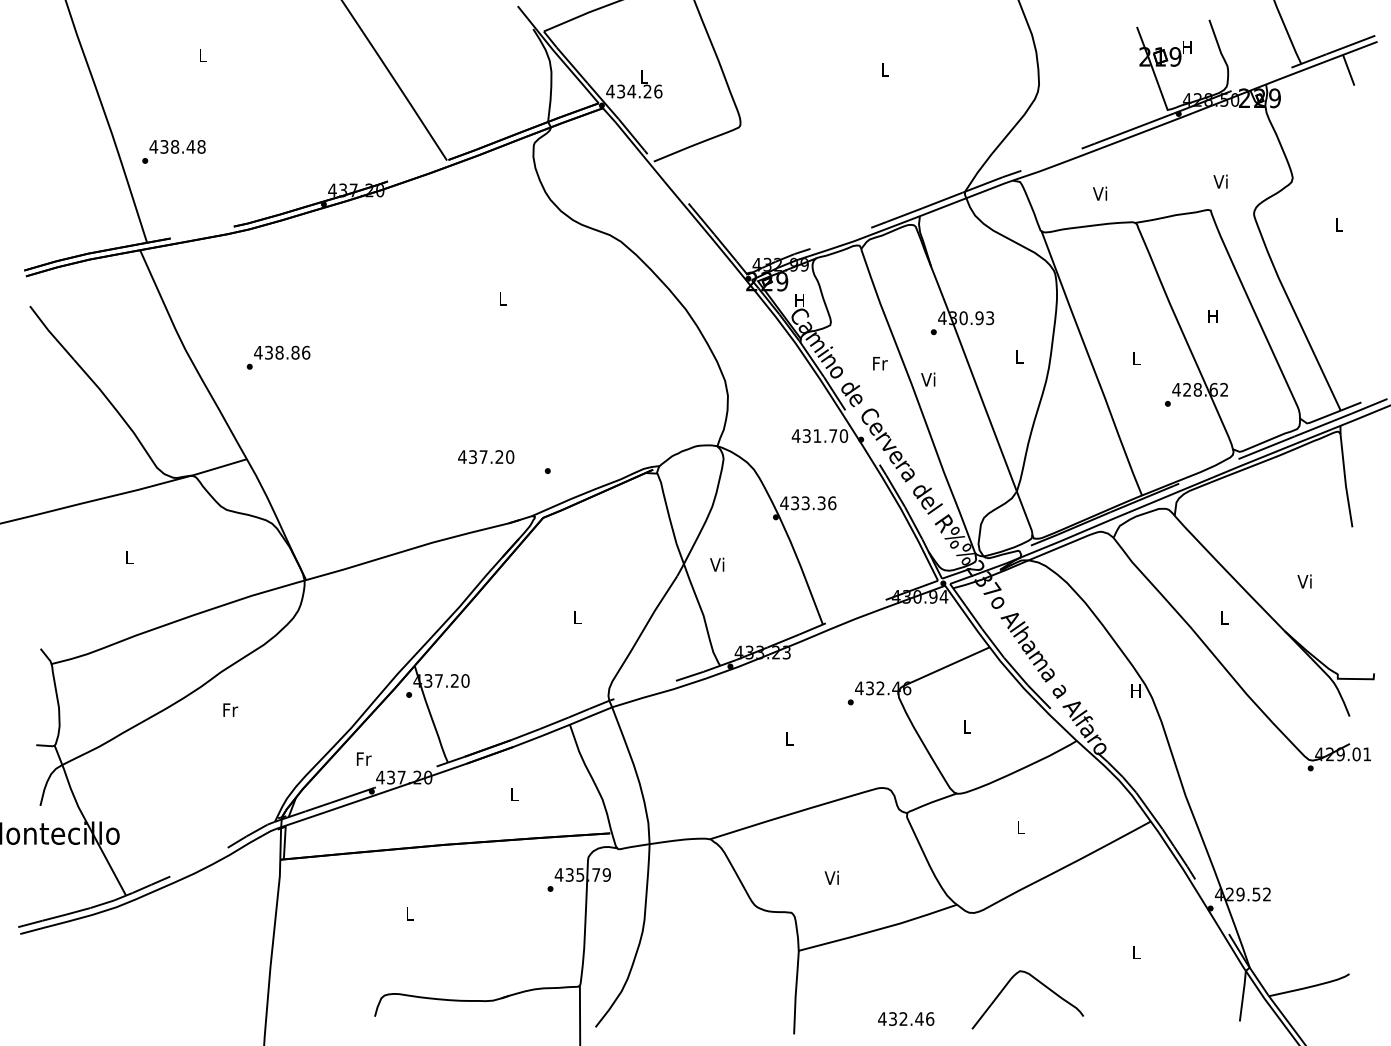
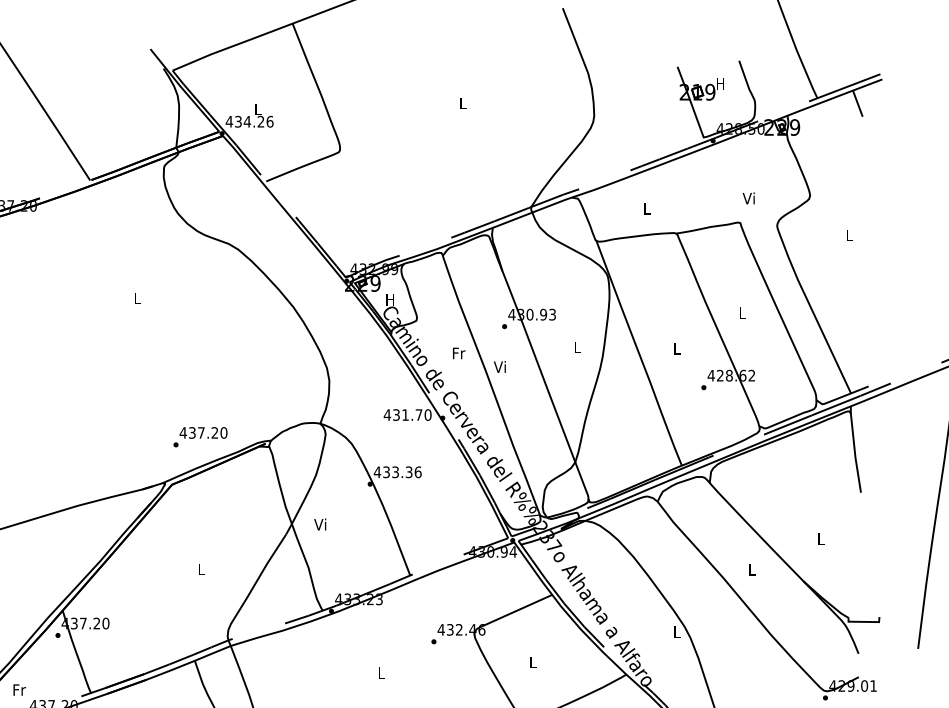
text: (1100, 193) -> (646, 208), Vi -> L
text: (1212, 316) -> (741, 313), H -> L
text: (486, 456) -> (203, 432), moved
text: (1304, 581) -> (820, 538), Vi -> L
text: (1135, 690) -> (676, 631), H -> L

